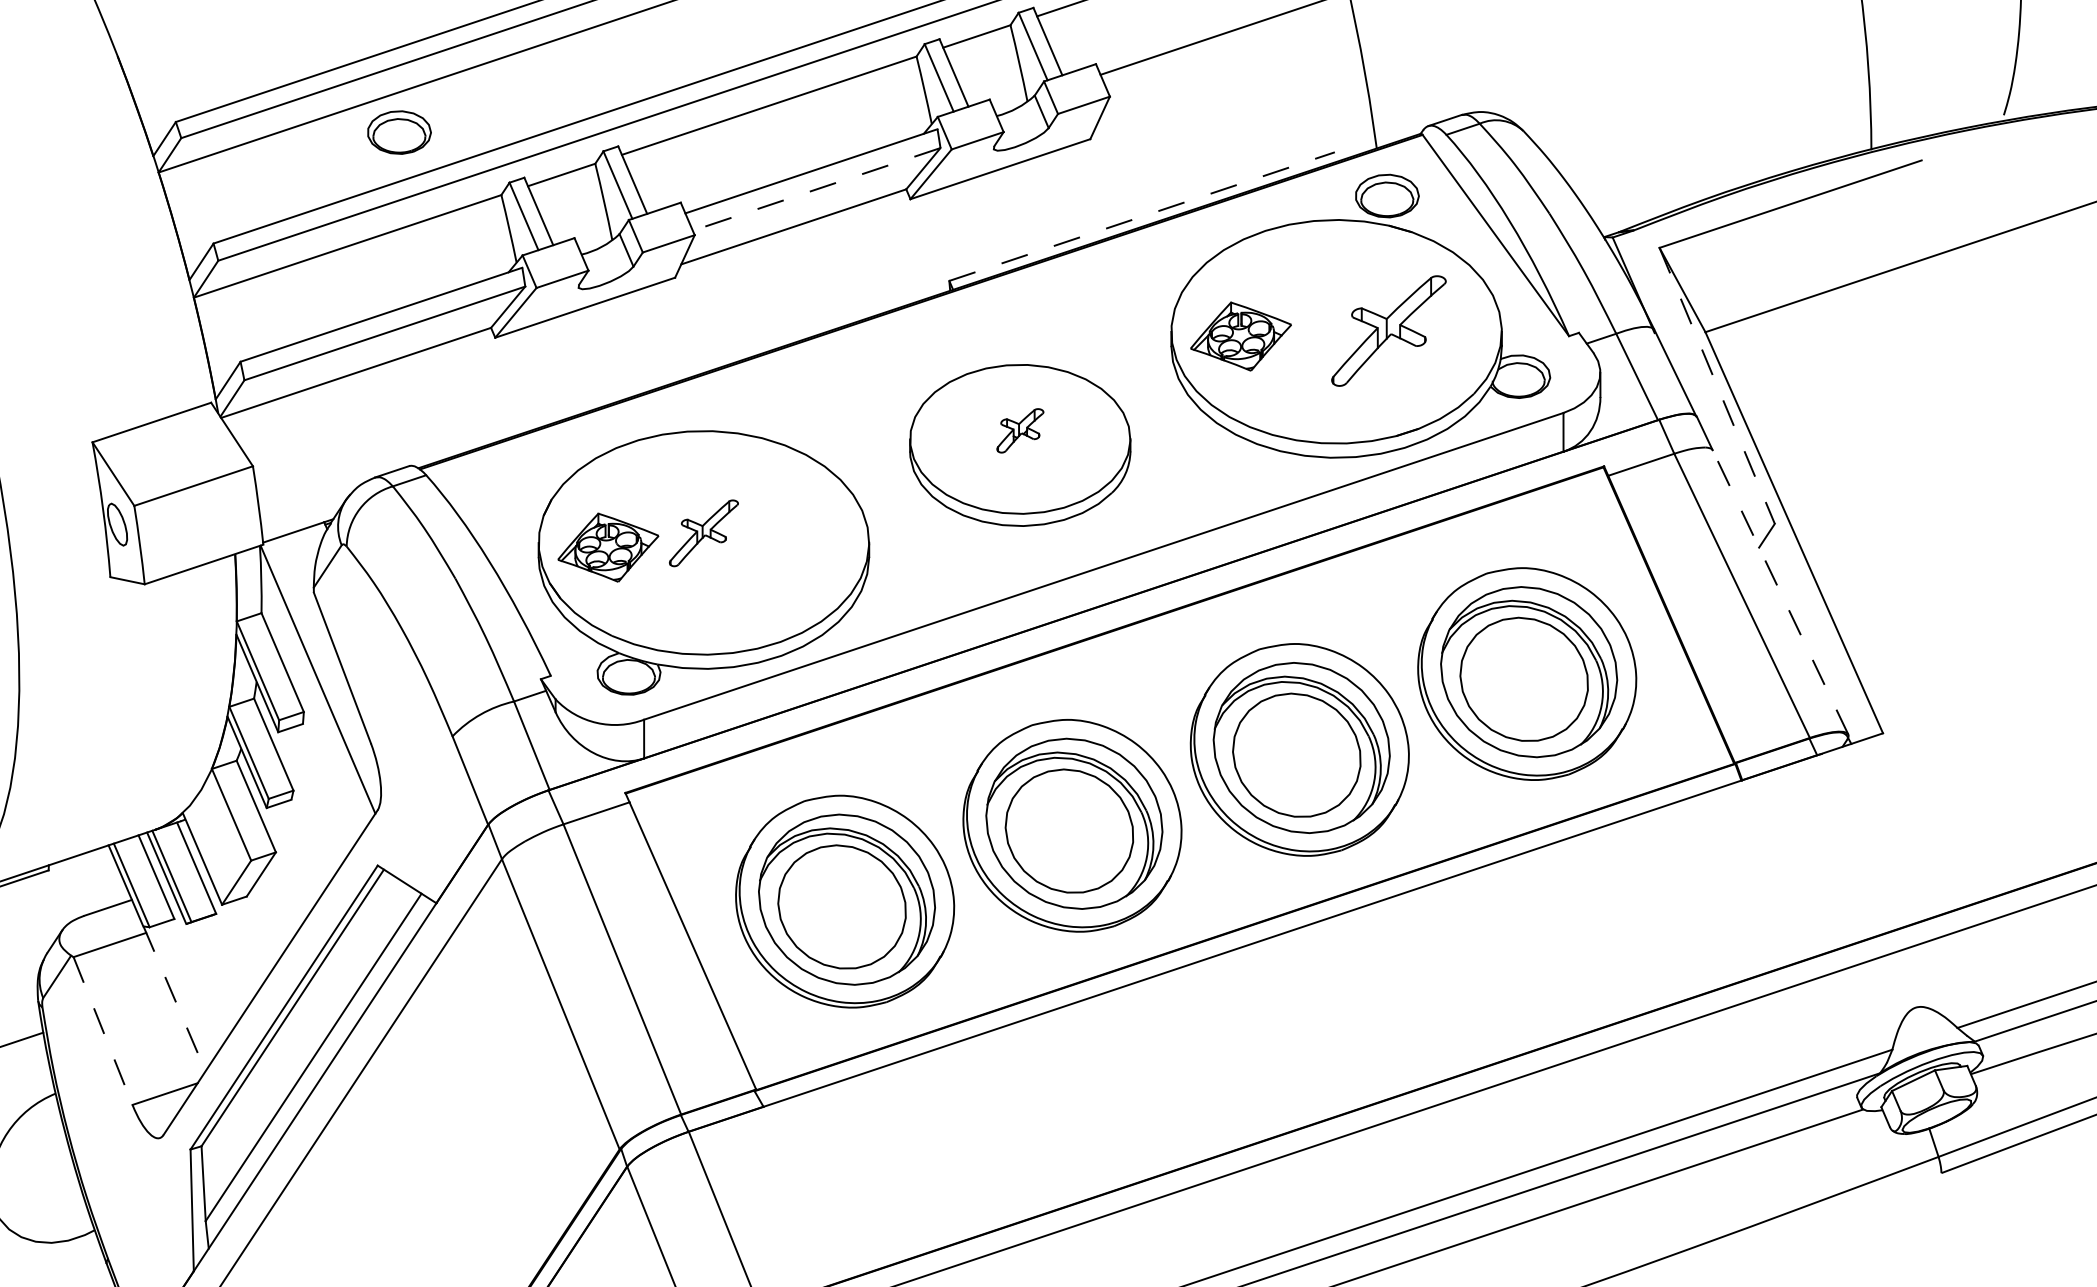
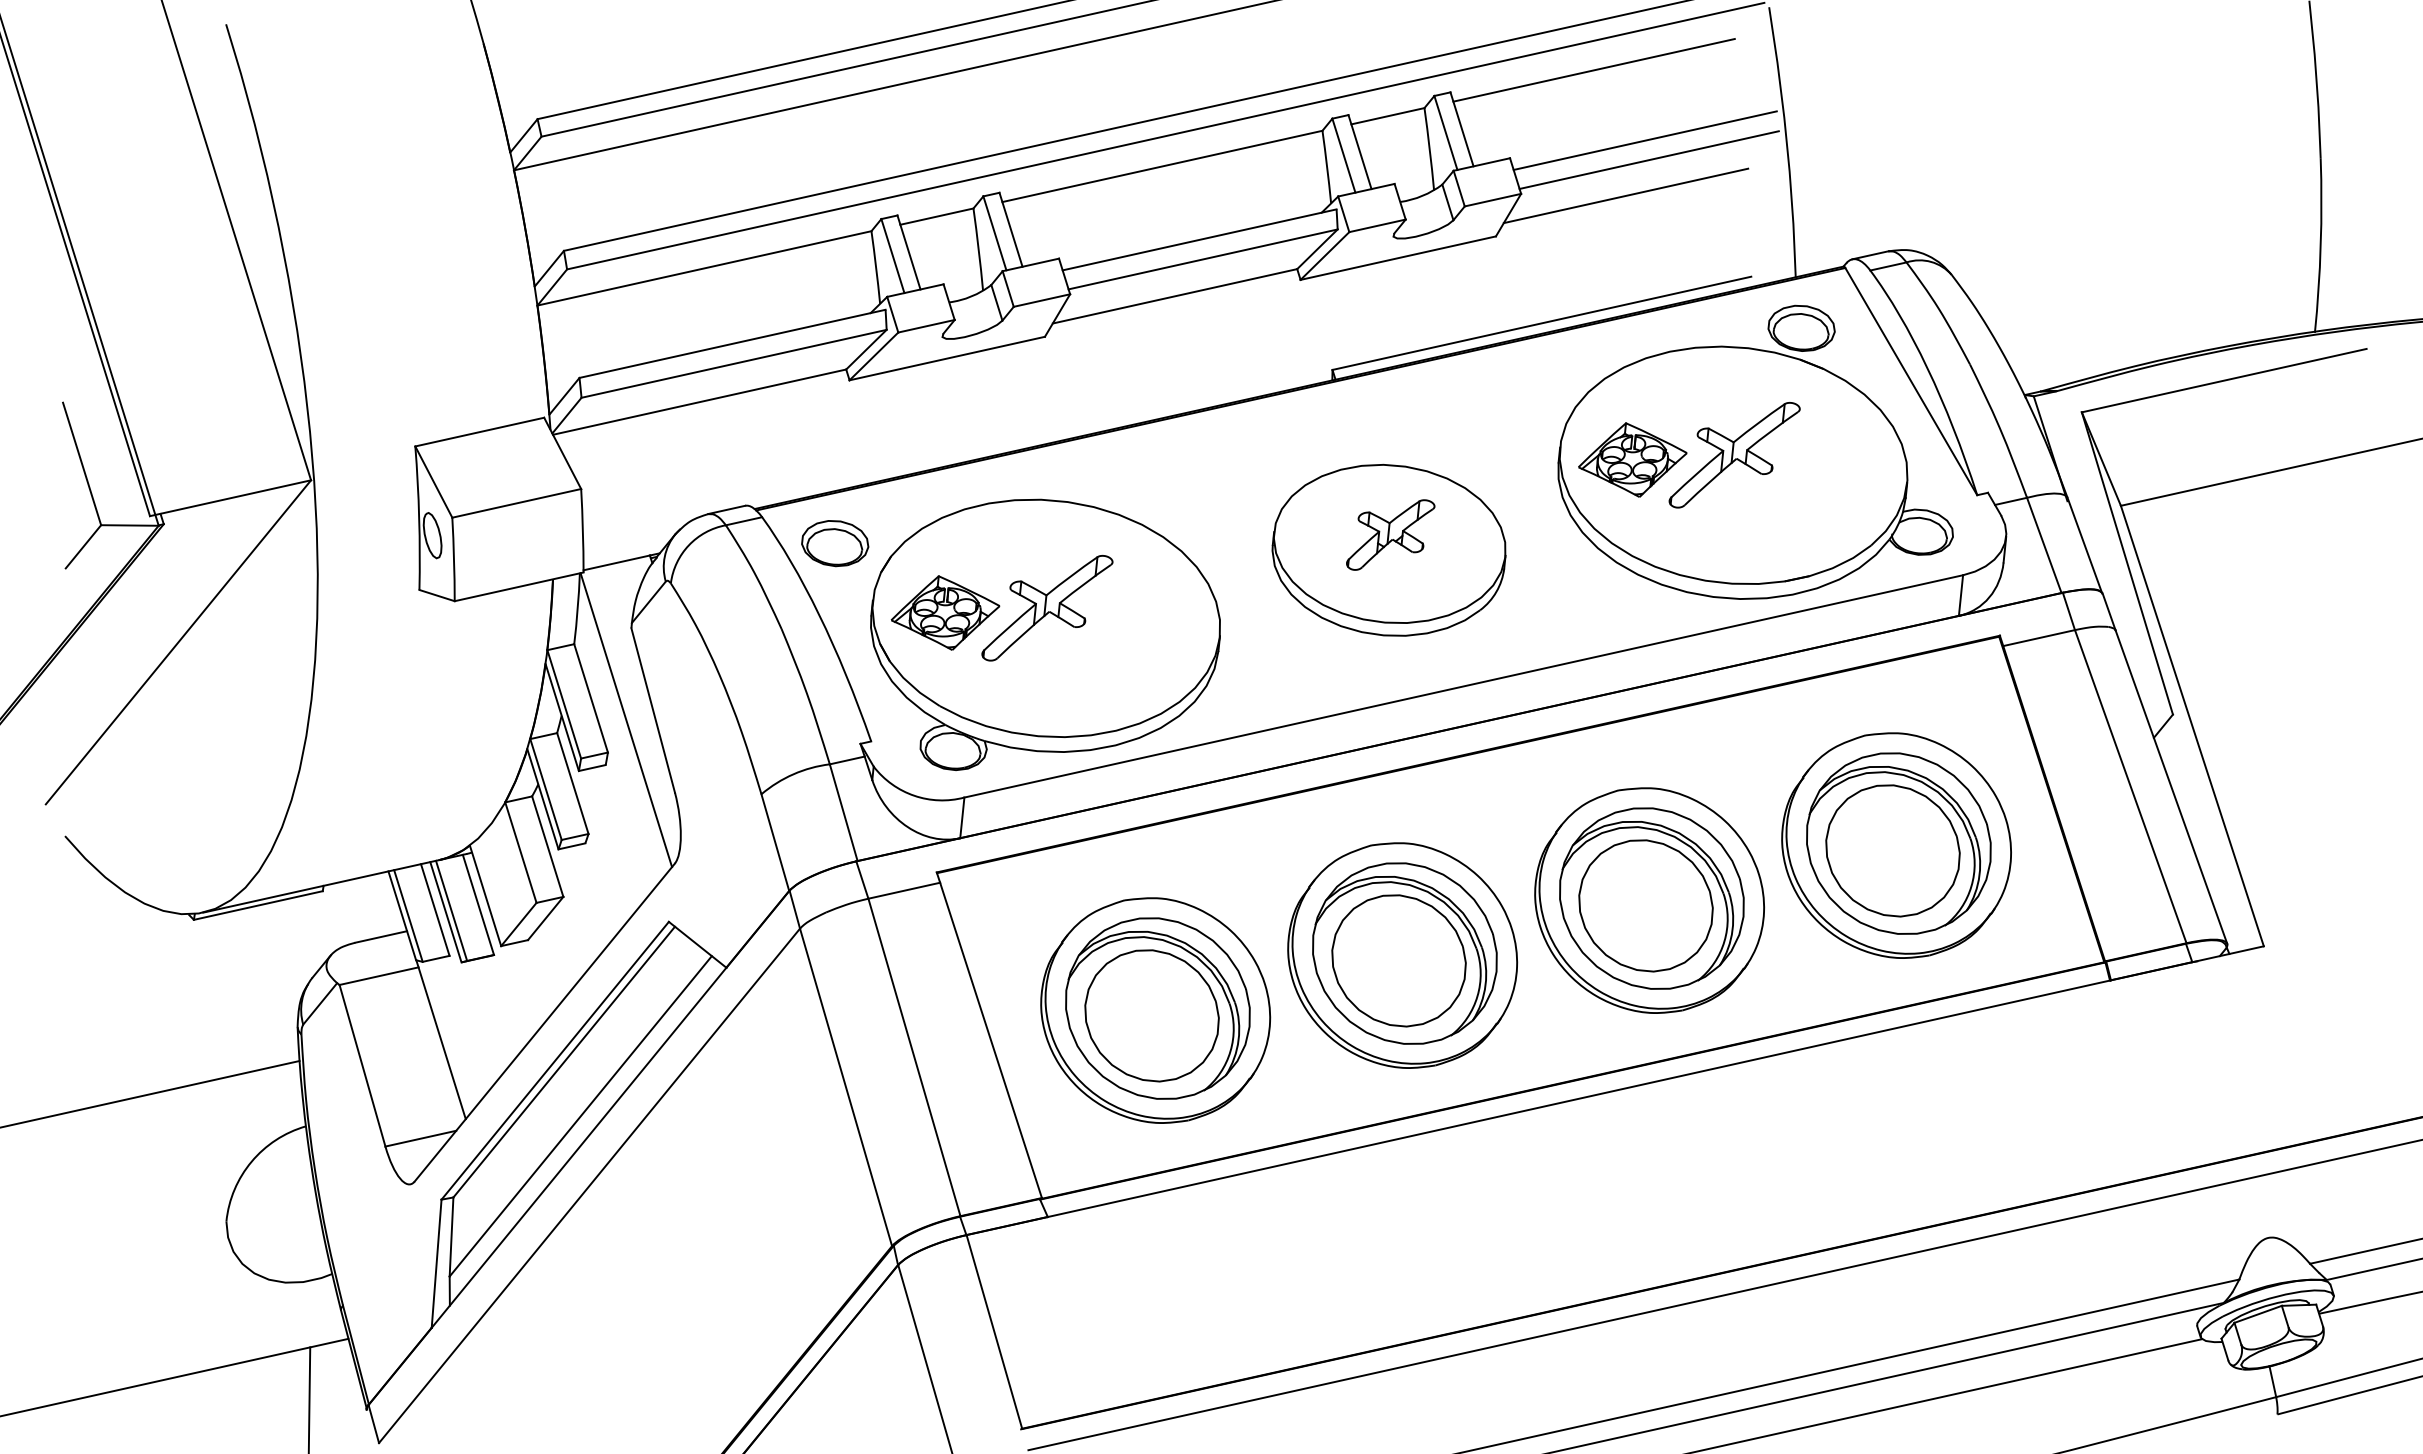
line: (1226, 51) -> (1648, 159), added
line: (1208, 88) -> (1625, 195), added
part: (399, 132) -> (835, 543), moved
line: (817, 189) -> (1203, 259), dashed -> solid
line: (1141, 216) -> (1541, 323), dashed -> solid
part: (1388, 331) -> (1734, 455), moved
line: (1717, 385) -> (2127, 563), dashed -> solid
part: (1019, 430) -> (1390, 534), size x1.67
part: (703, 533) -> (1047, 608), size x1.67
line: (1780, 591) -> (2171, 786), dashed -> solid
line: (175, 999) -> (441, 1040), dashed -> solid
line: (103, 1030) -> (362, 1065), dashed -> solid

